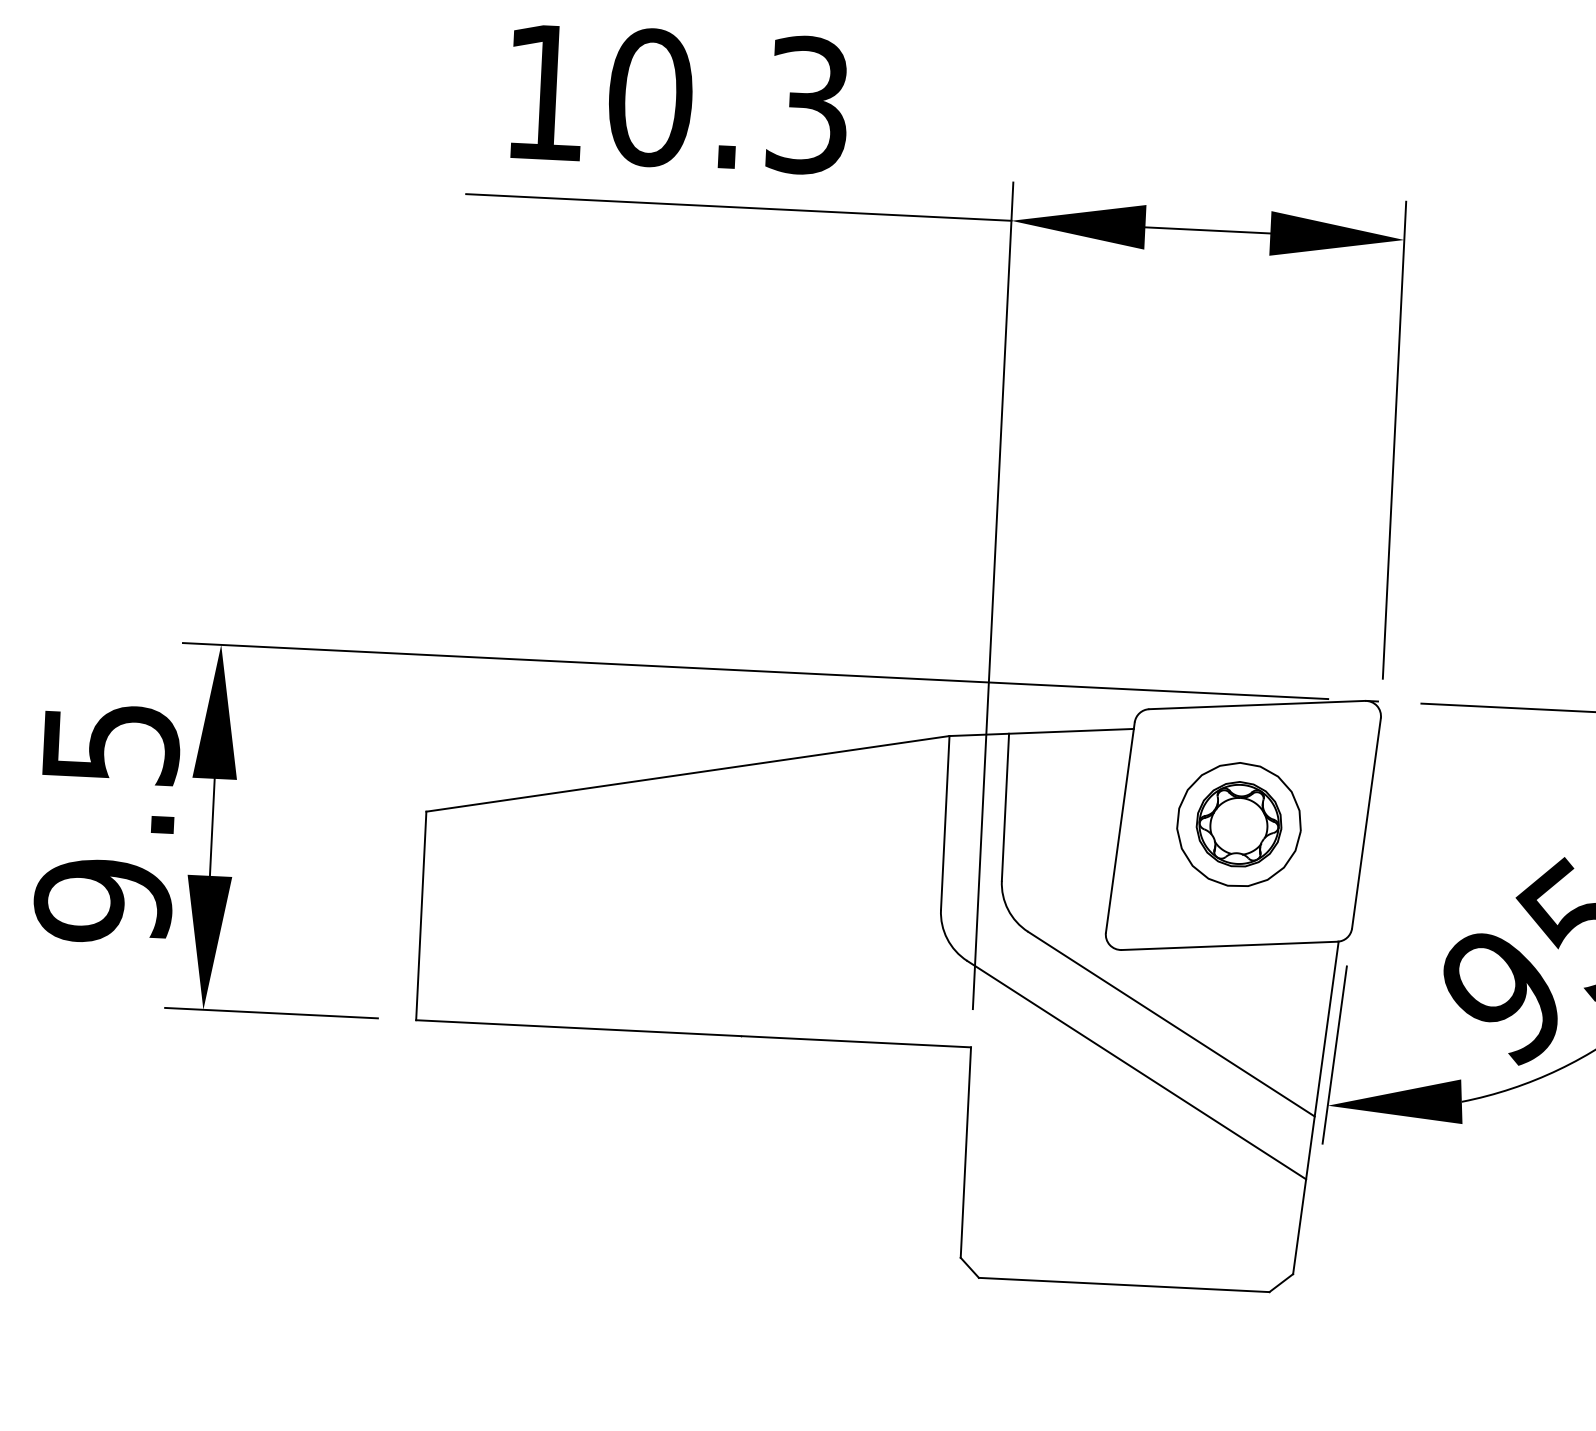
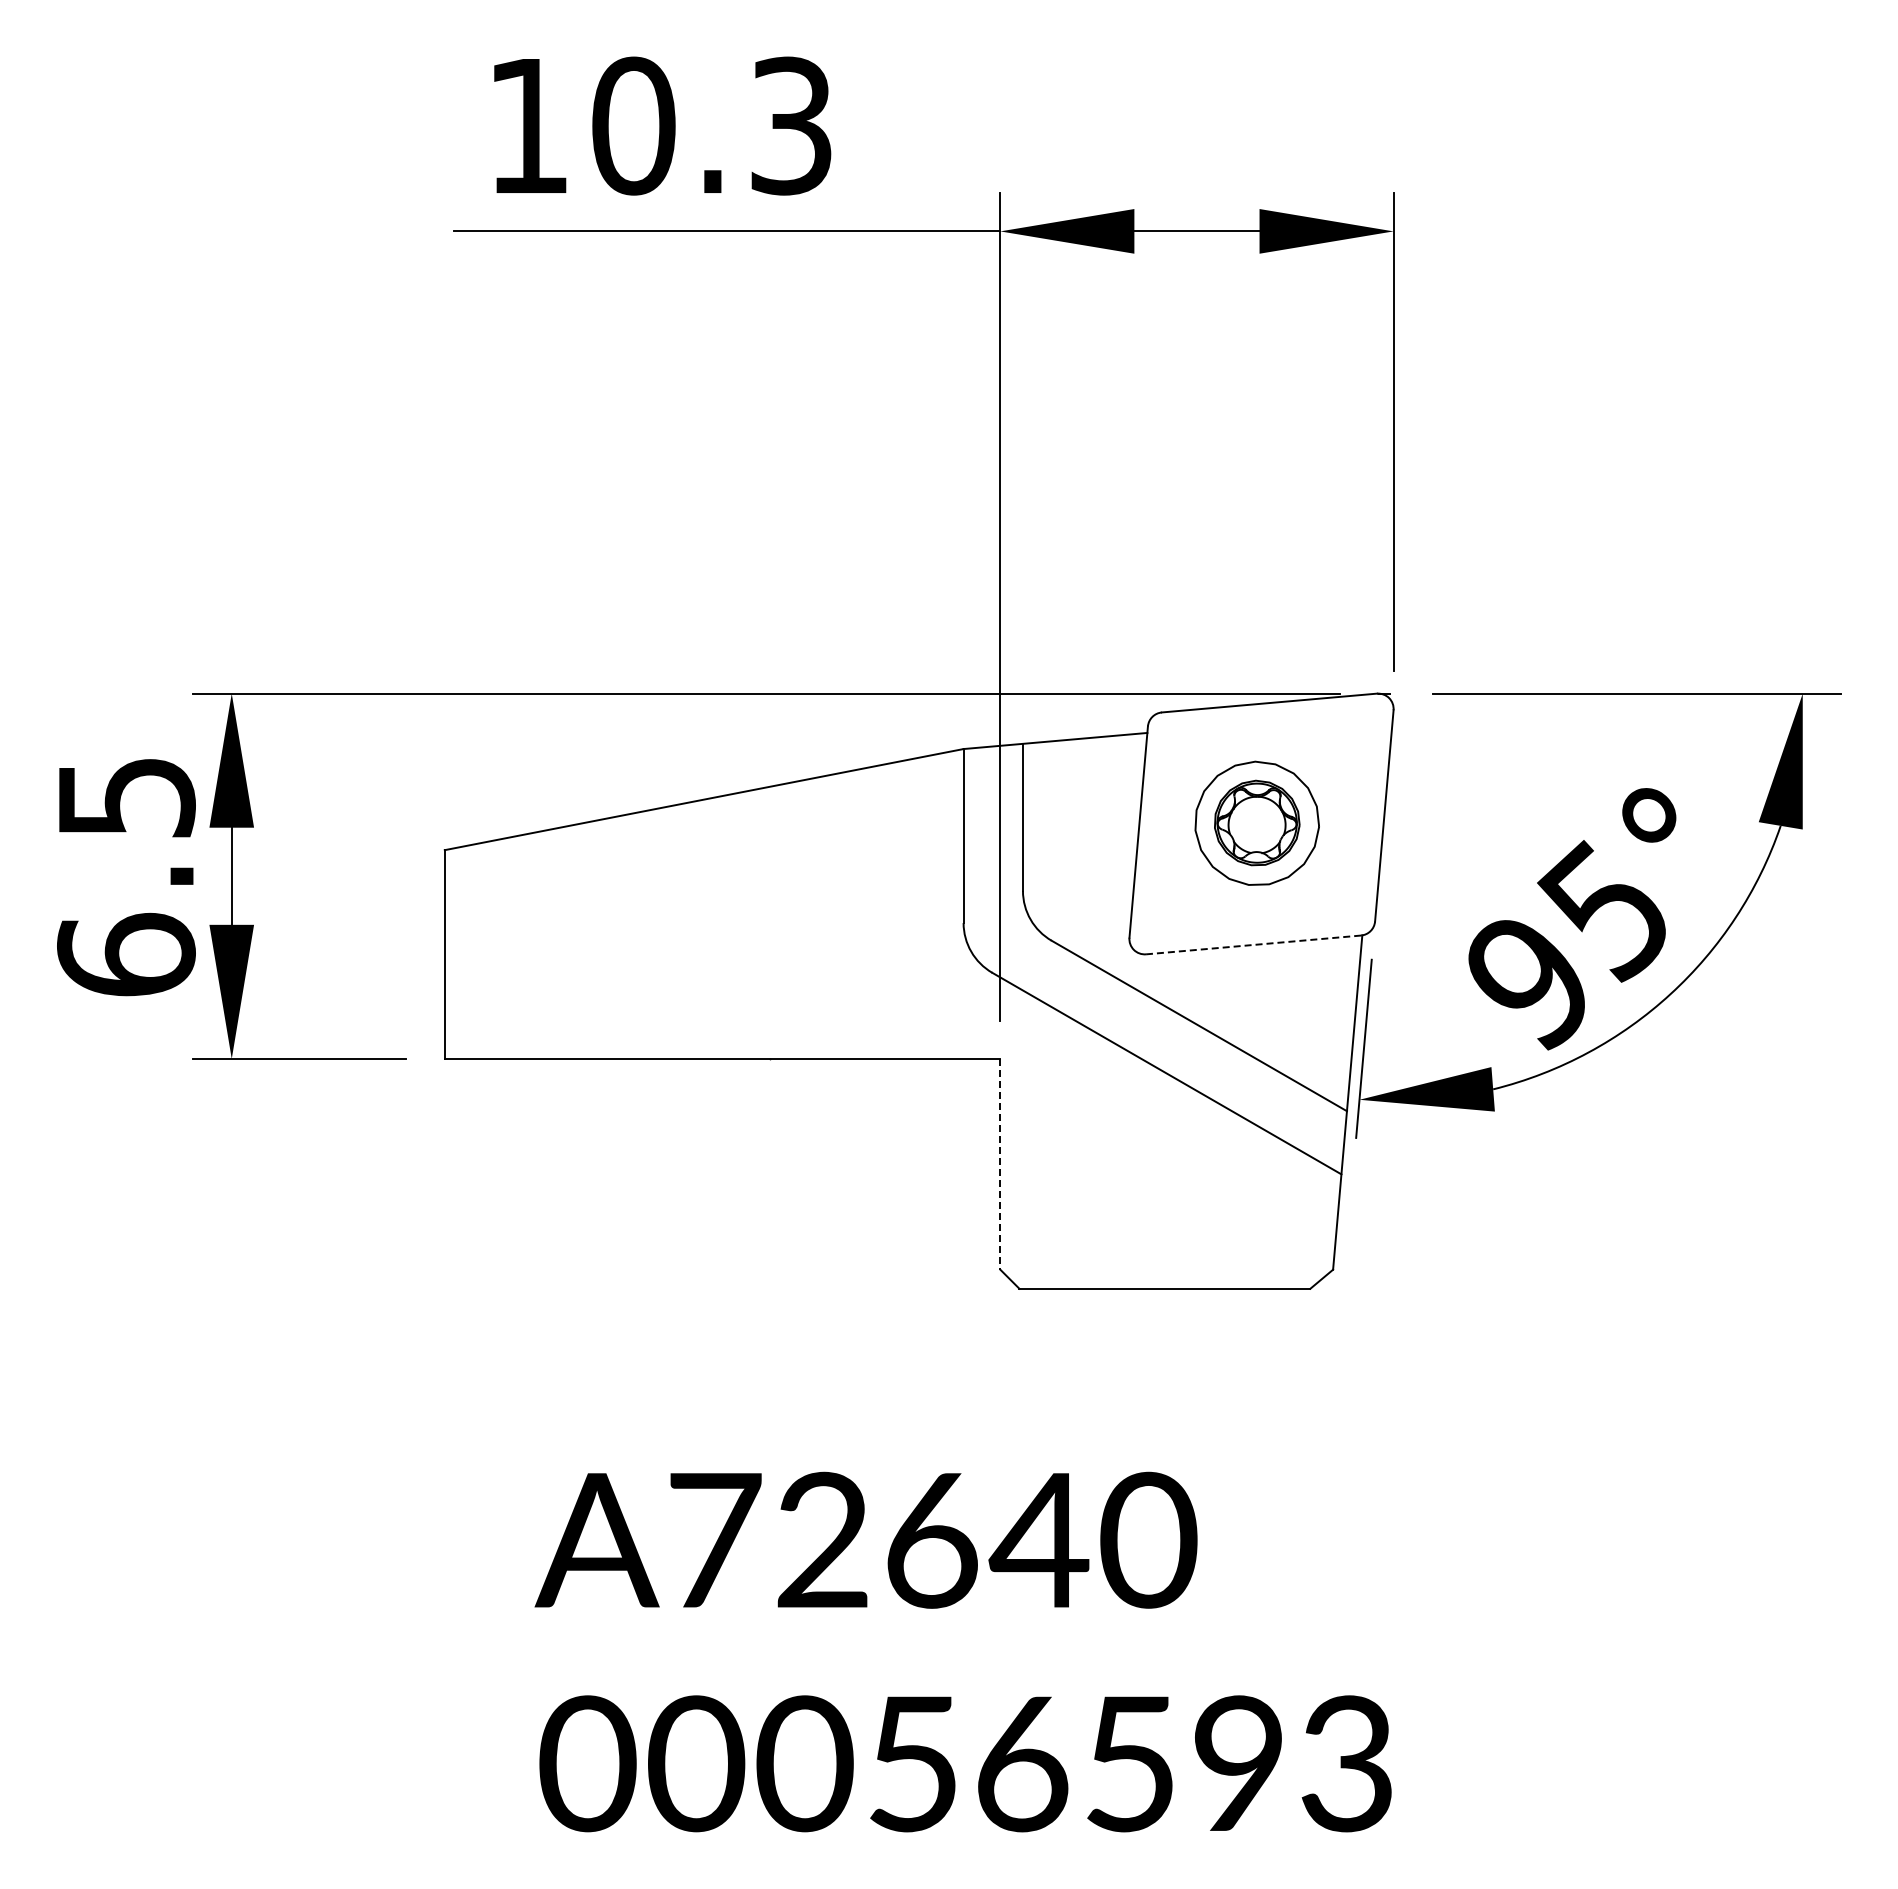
text: (103, 900) -> (126, 954), 9.5 -> 6.5
line: (1229, 945) -> (1253, 944), solid -> dashed
line: (966, 1152) -> (1000, 1164), solid -> dashed

